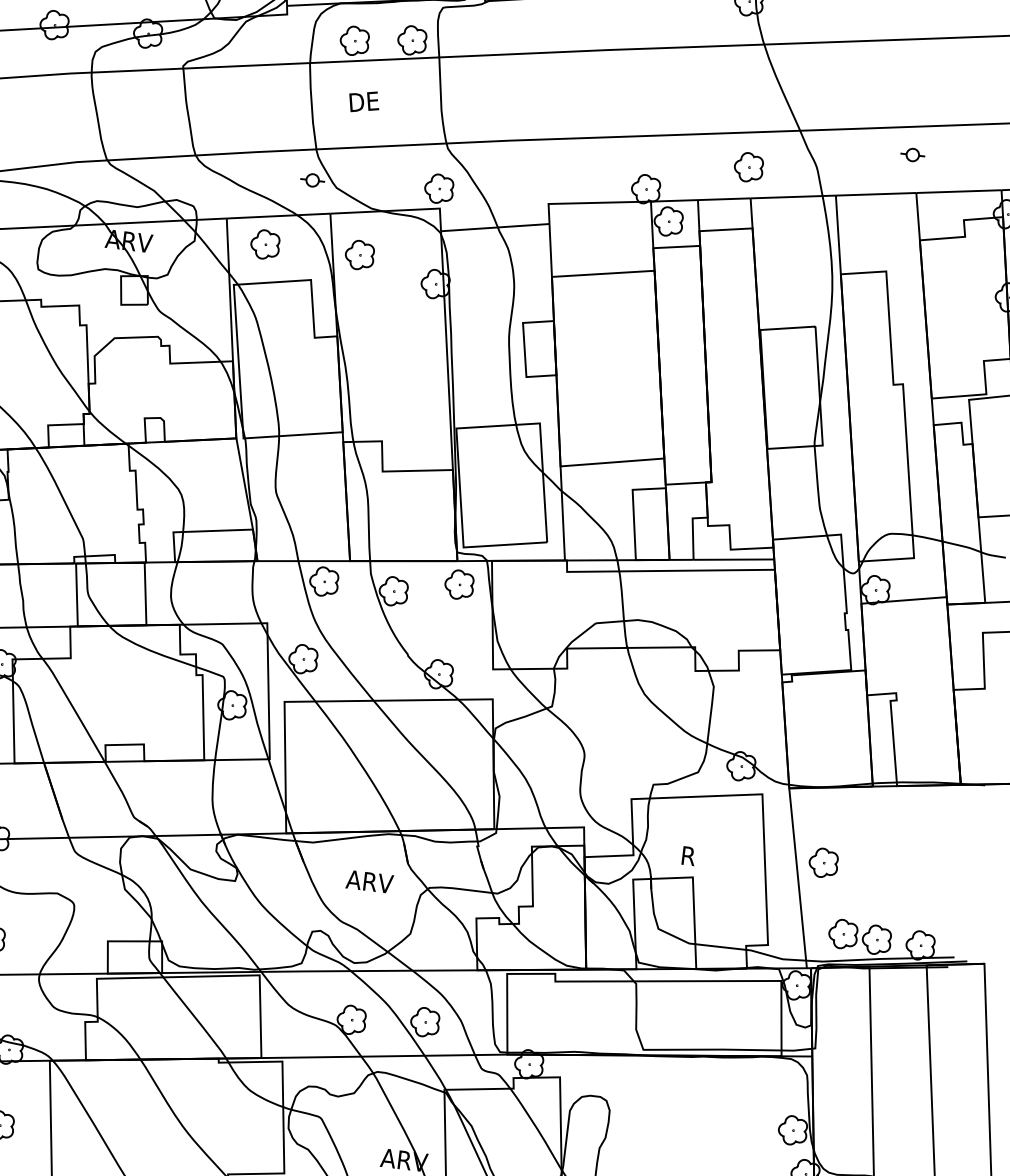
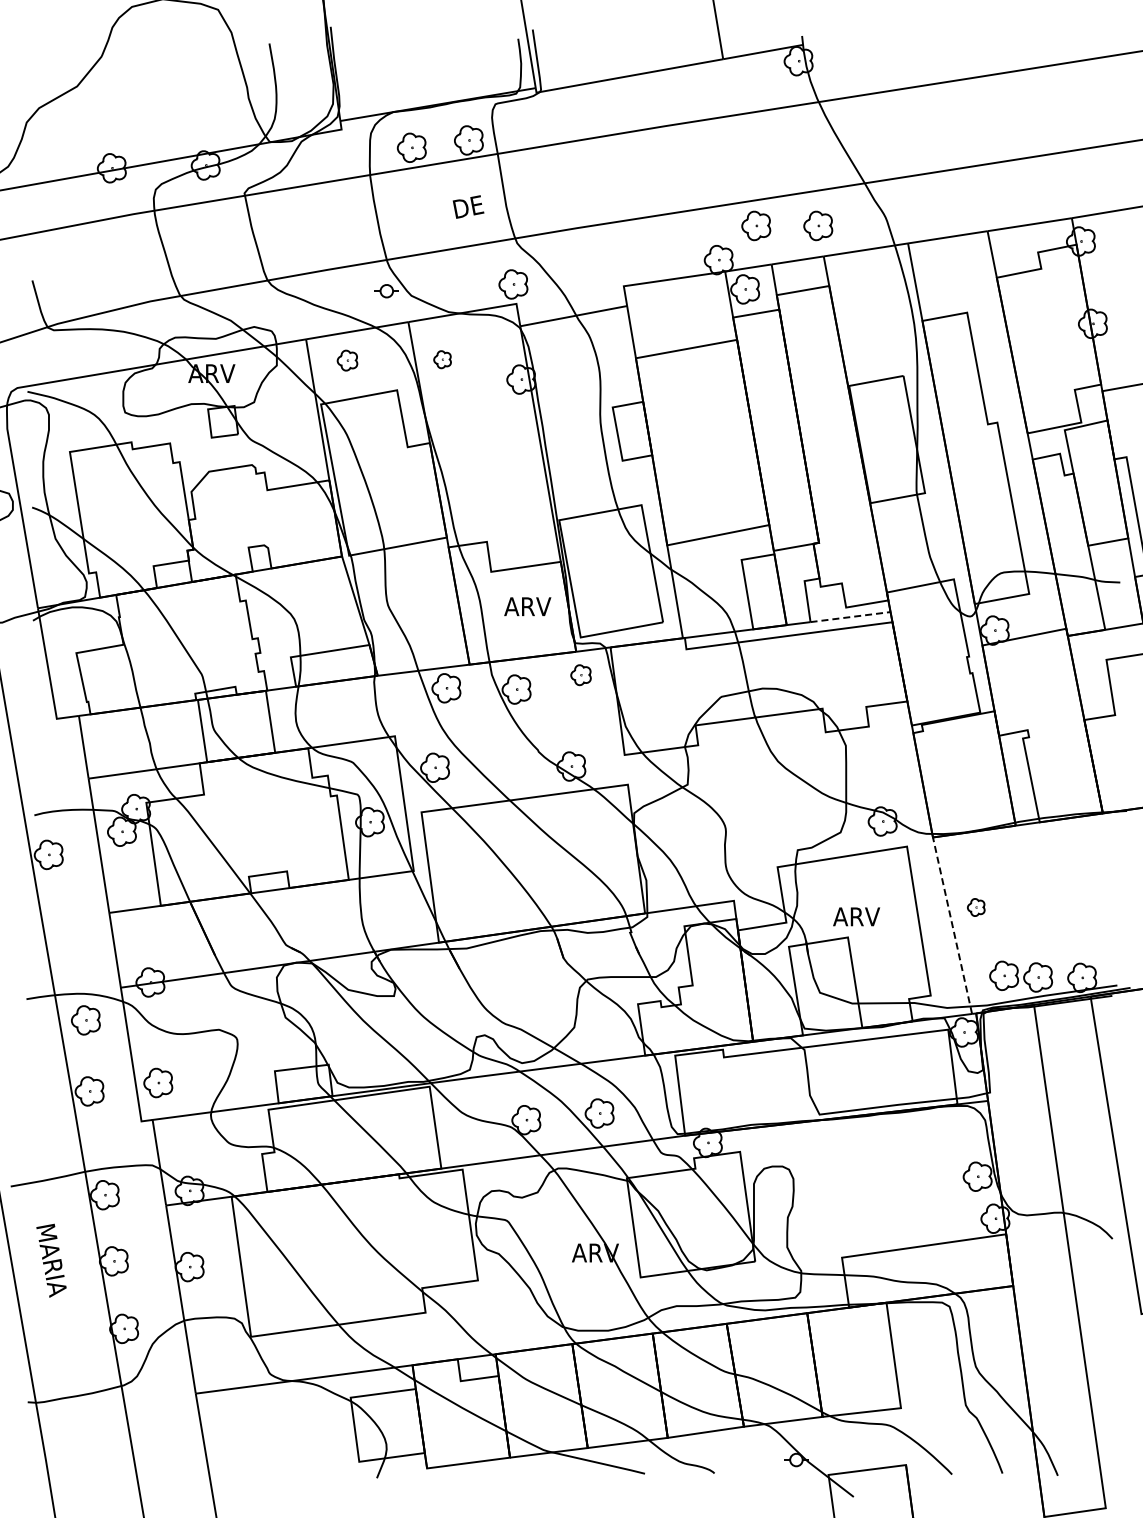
text: (364, 101) -> (468, 206), moved
part: (912, 154) -> (979, 193), removed
part: (687, 159) -> (756, 225), added
part: (265, 244) -> (347, 360), size x0.7
part: (359, 254) -> (442, 359), size x0.6
line: (734, 560) -> (851, 617), solid -> dashed
part: (458, 585) -> (580, 675), size x0.7
text: (703, 857) -> (856, 916), R -> ARV
part: (824, 863) -> (976, 907), size x0.6
line: (798, 878) -> (952, 925), solid -> dashed
text: (369, 881) -> (527, 606), moved

